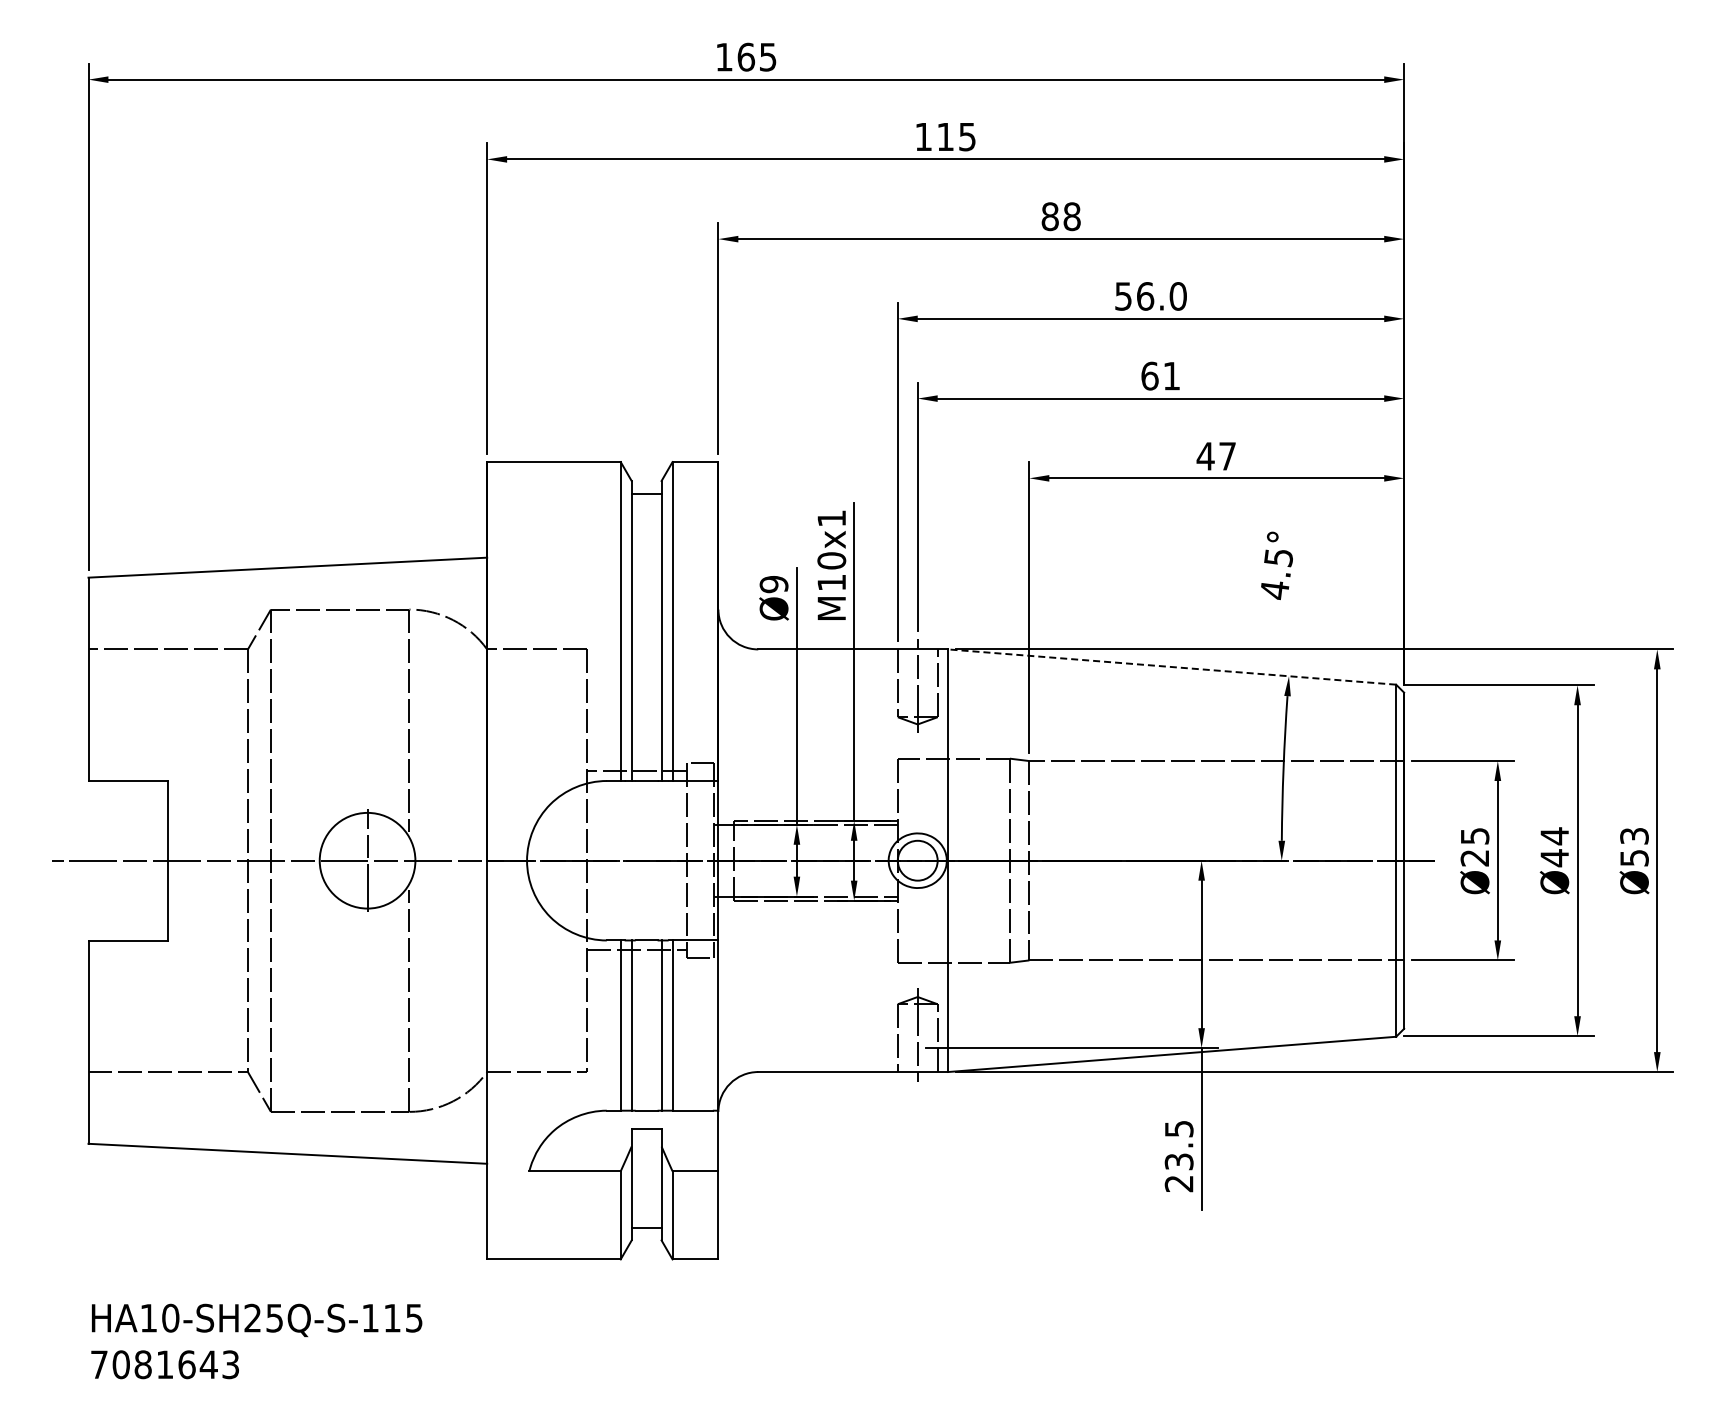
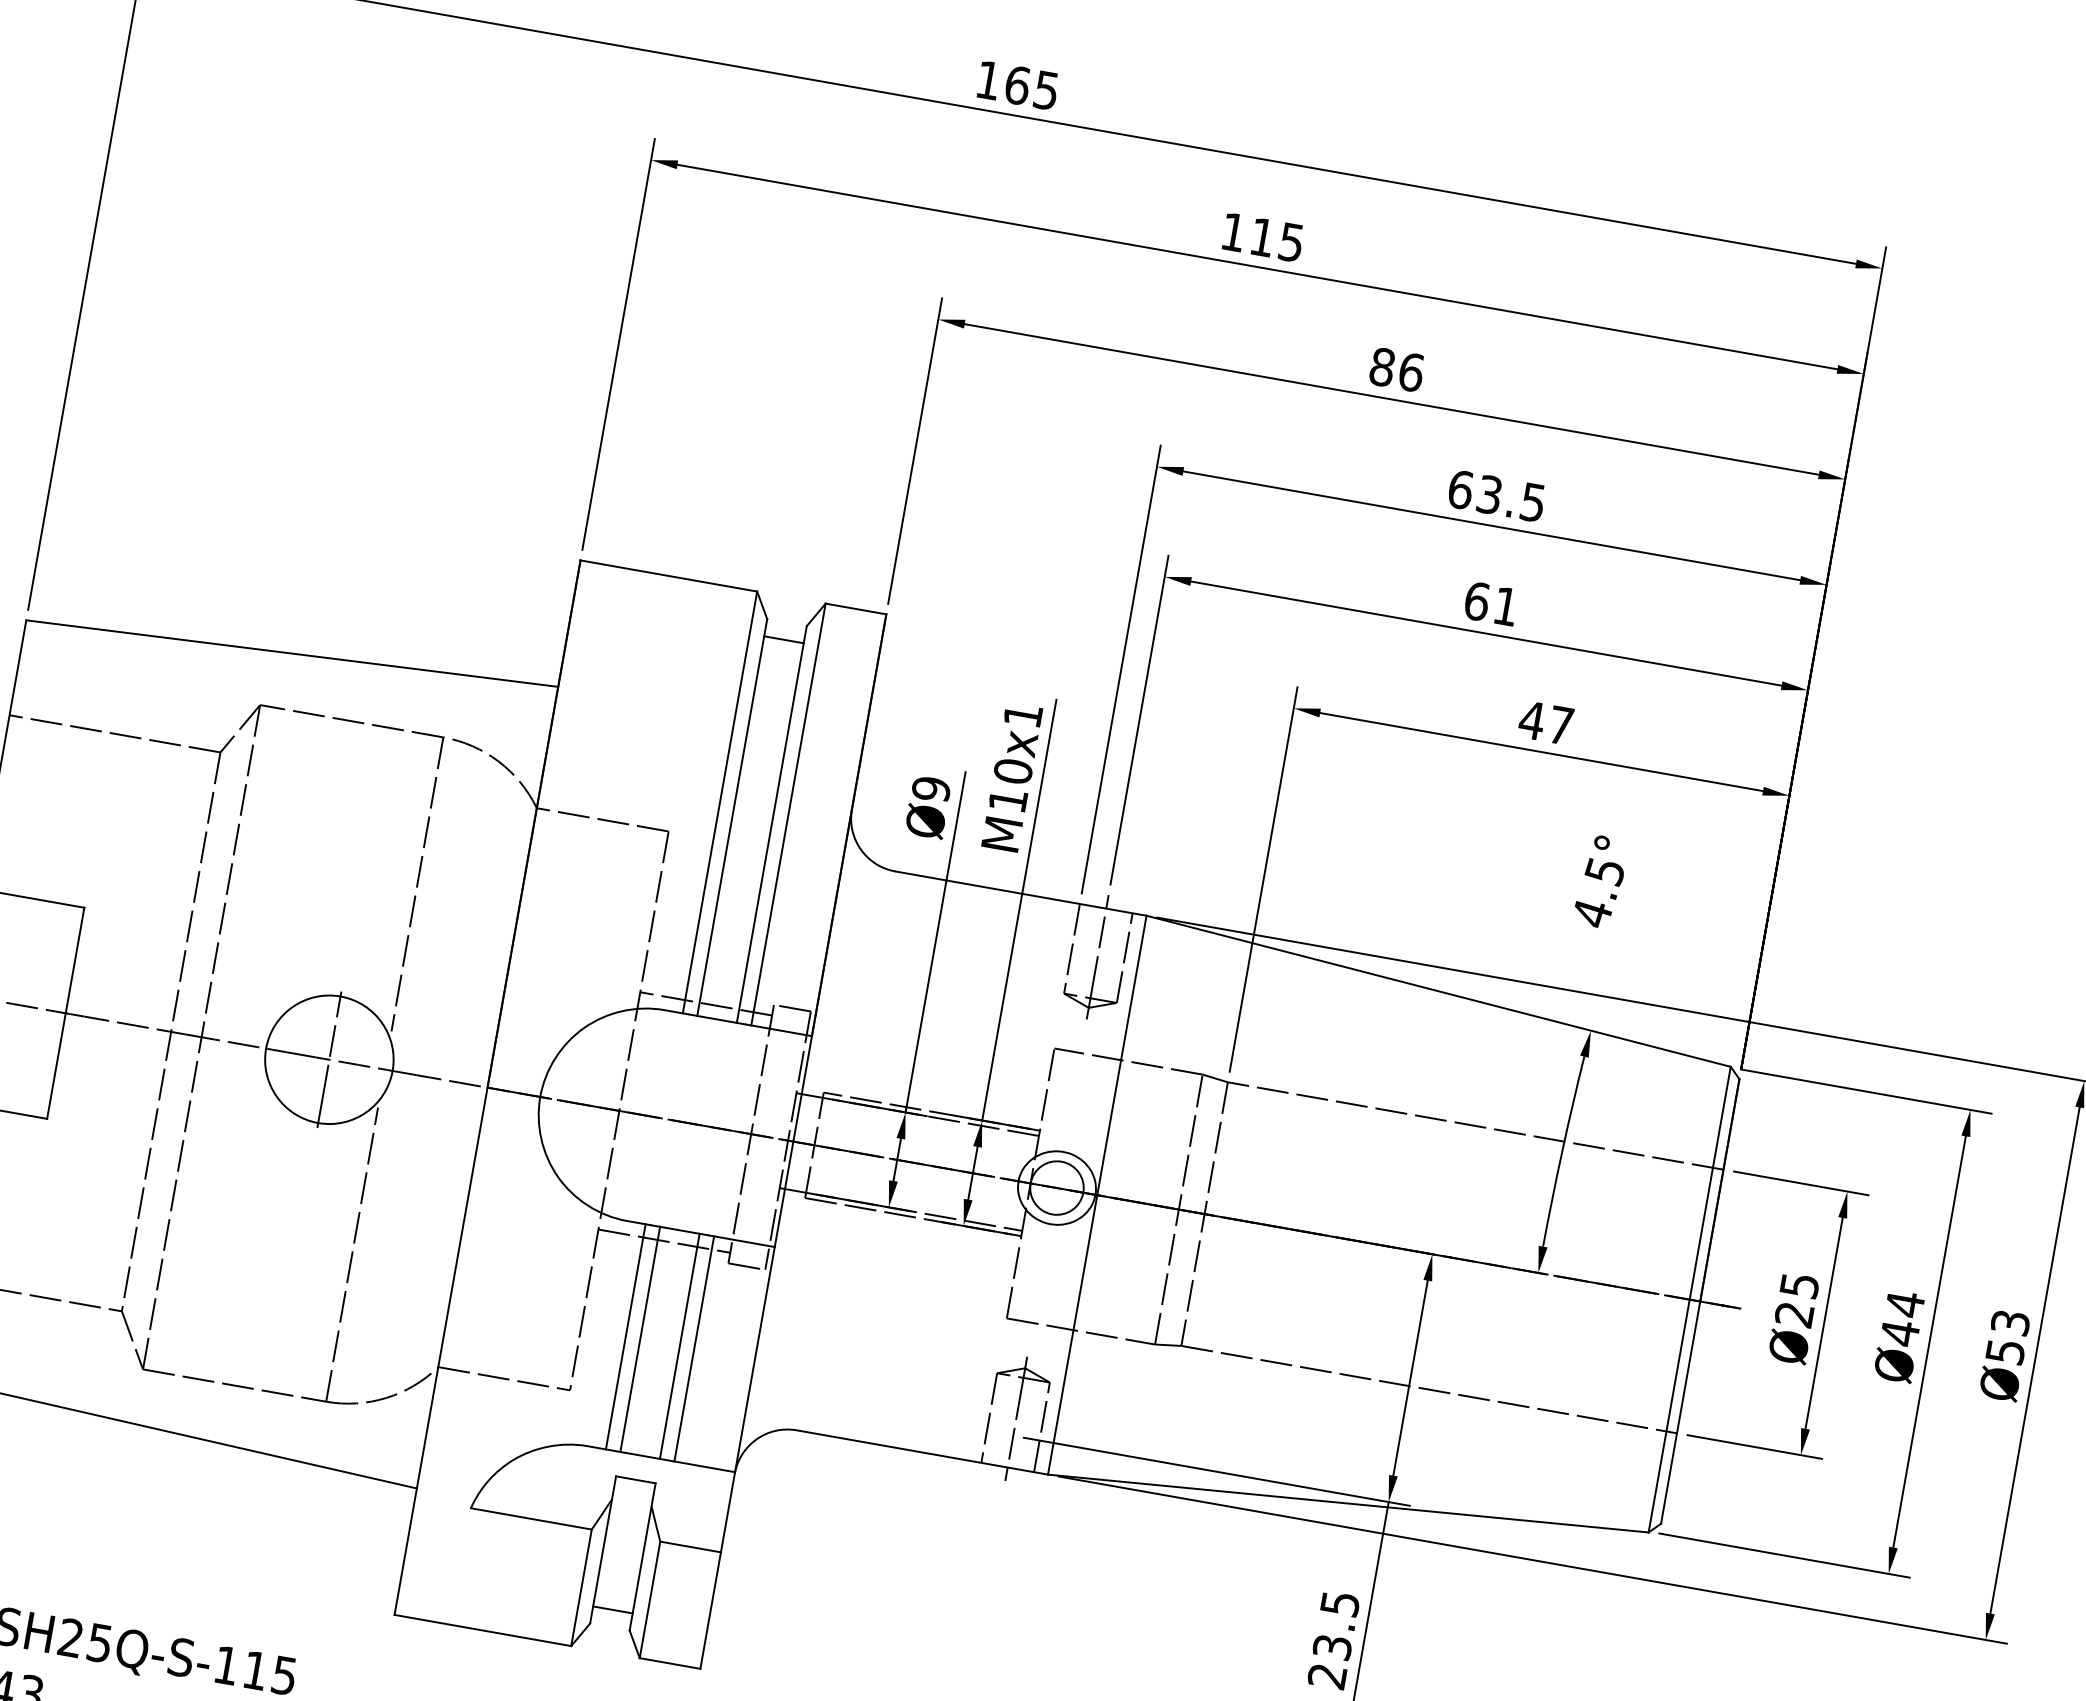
text: (1071, 216) -> (1410, 371), 88 -> 86
text: (1150, 296) -> (1496, 496), 56.0 -> 63.5
line: (1172, 667) -> (1438, 991), dashed -> solid

